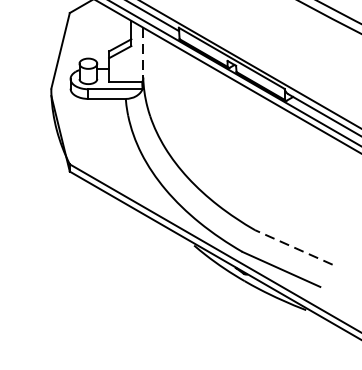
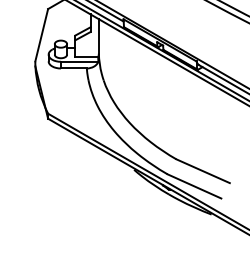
line: (142, 52) -> (98, 36), dashed -> solid
line: (293, 246) -> (202, 170), dashed -> solid

